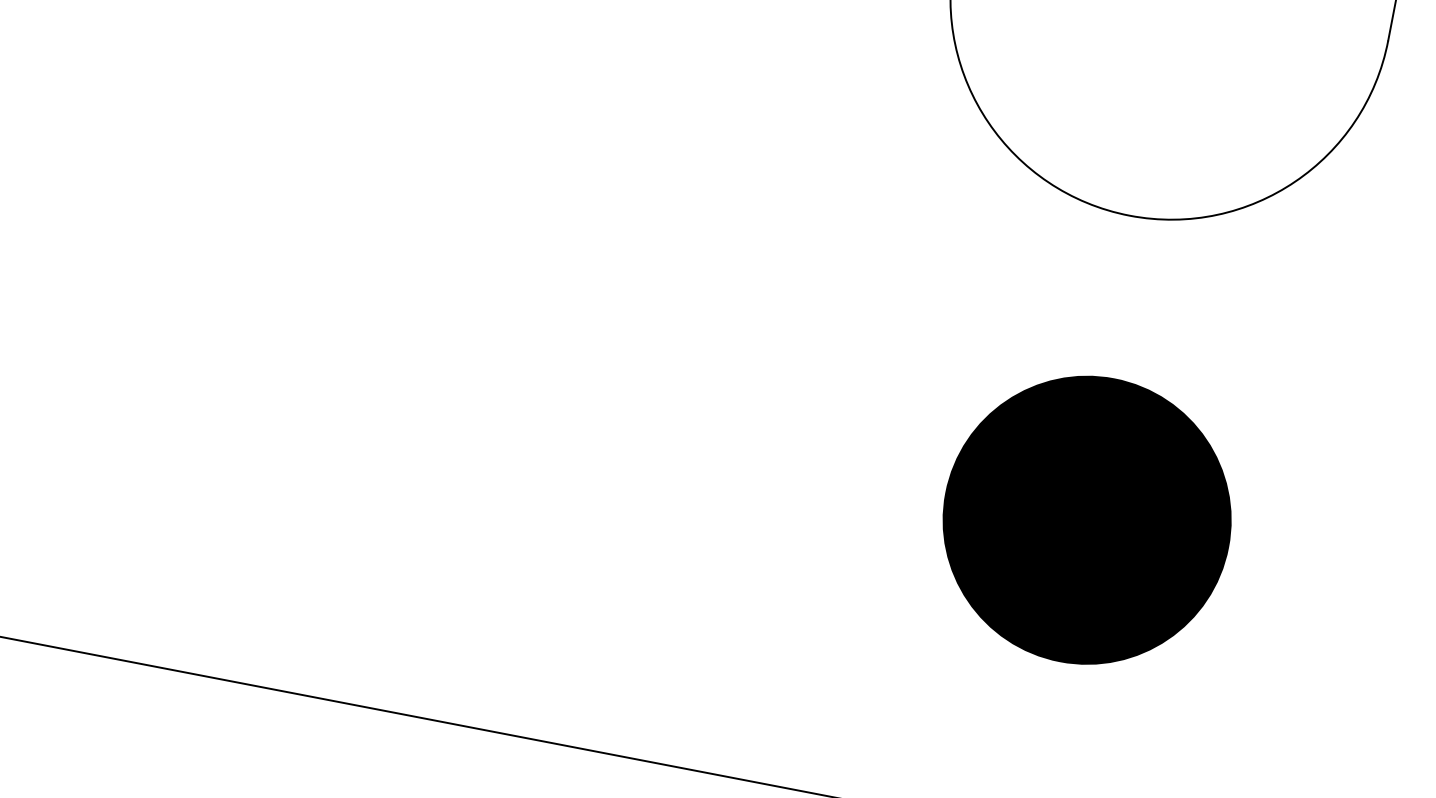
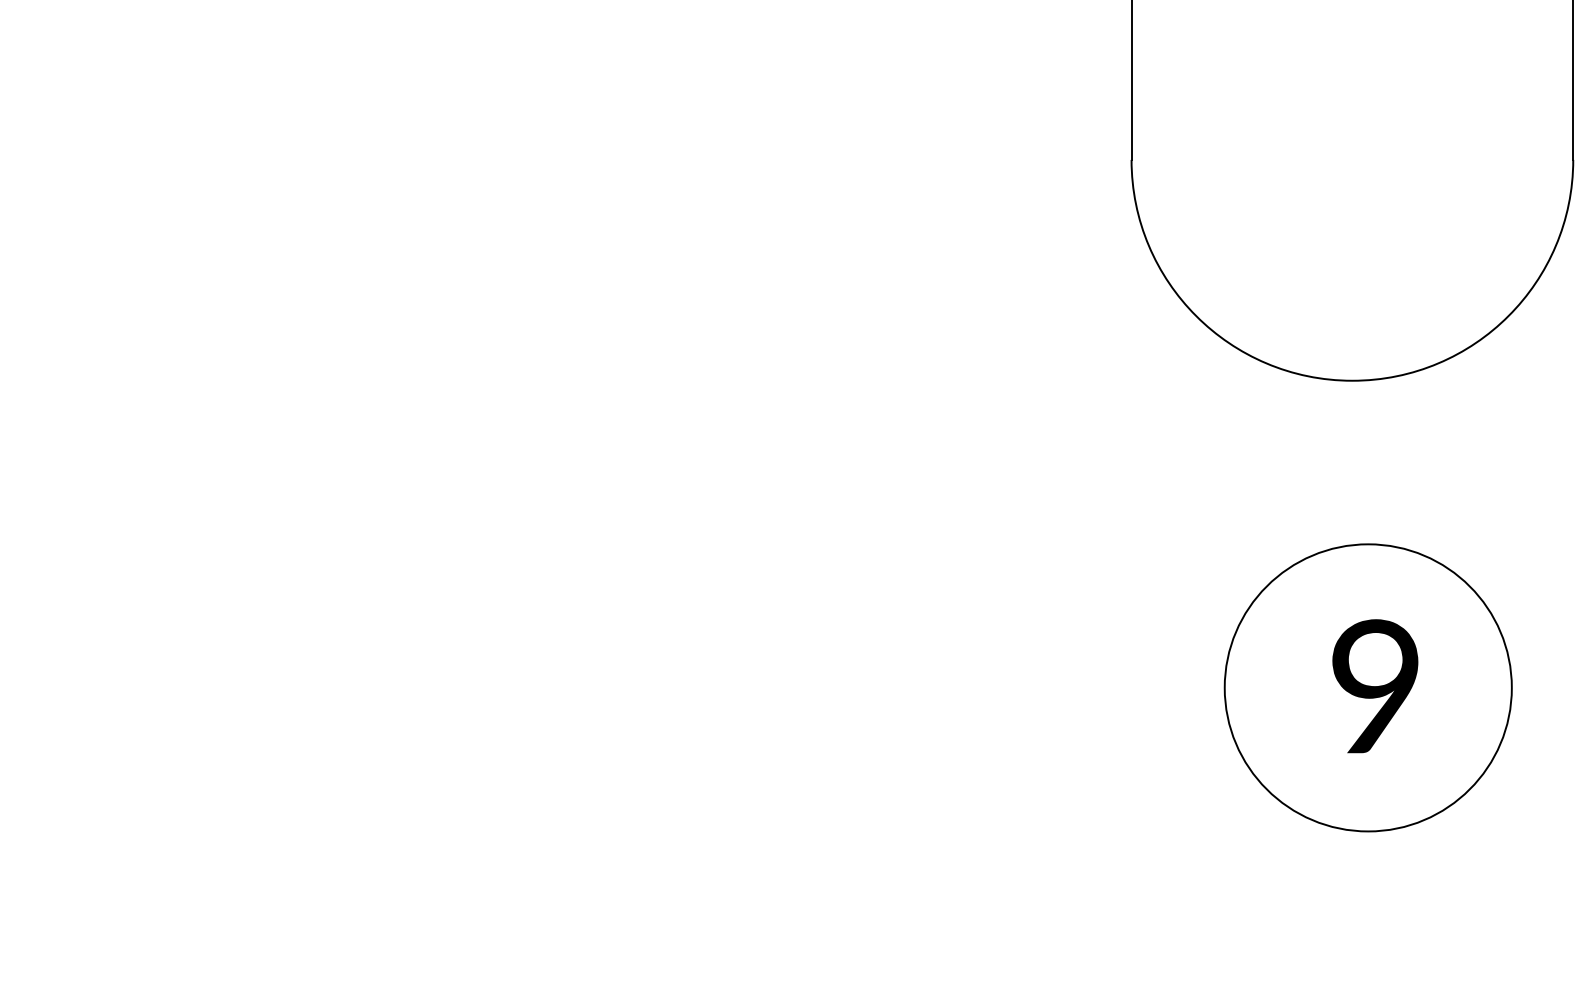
fill: (1086, 519) -> (1367, 687), removed

